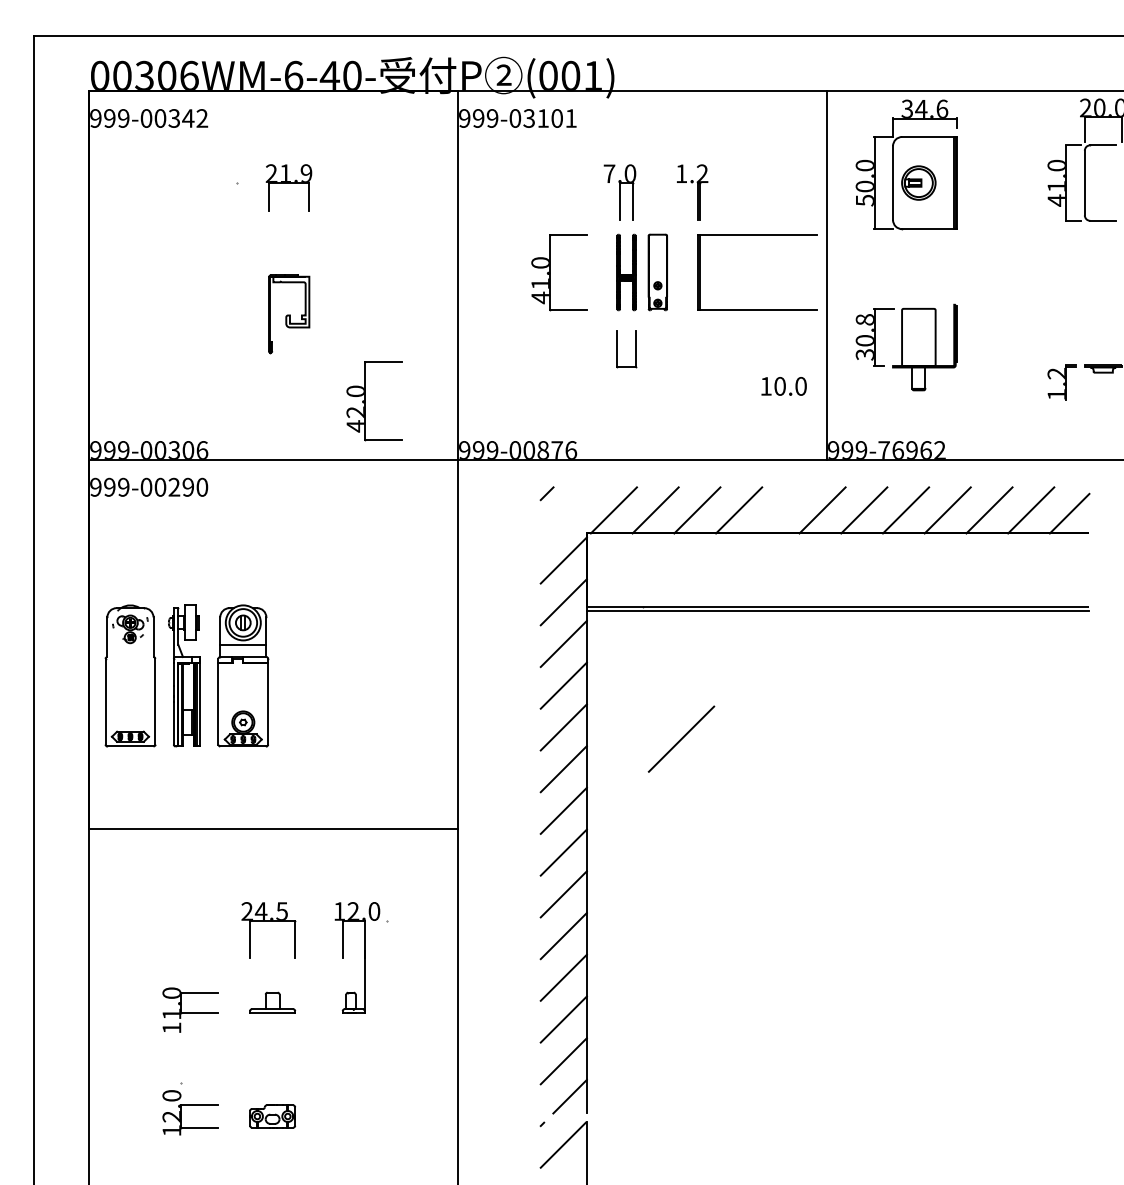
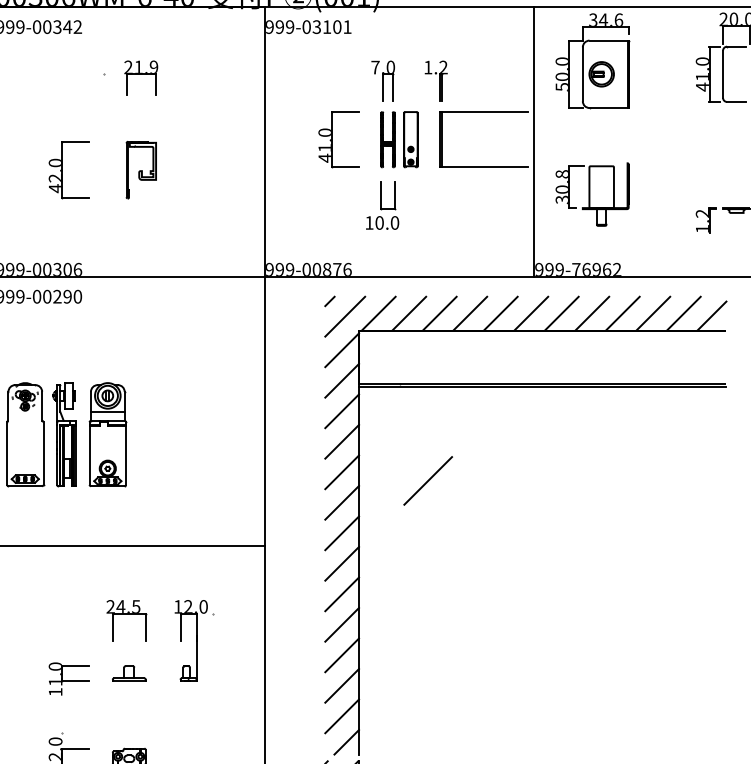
text: (783, 386) -> (382, 223), moved
part: (365, 401) -> (62, 170), moved
line: (780, 510) -> (500, 313), added
line: (567, 514) -> (344, 316), added

